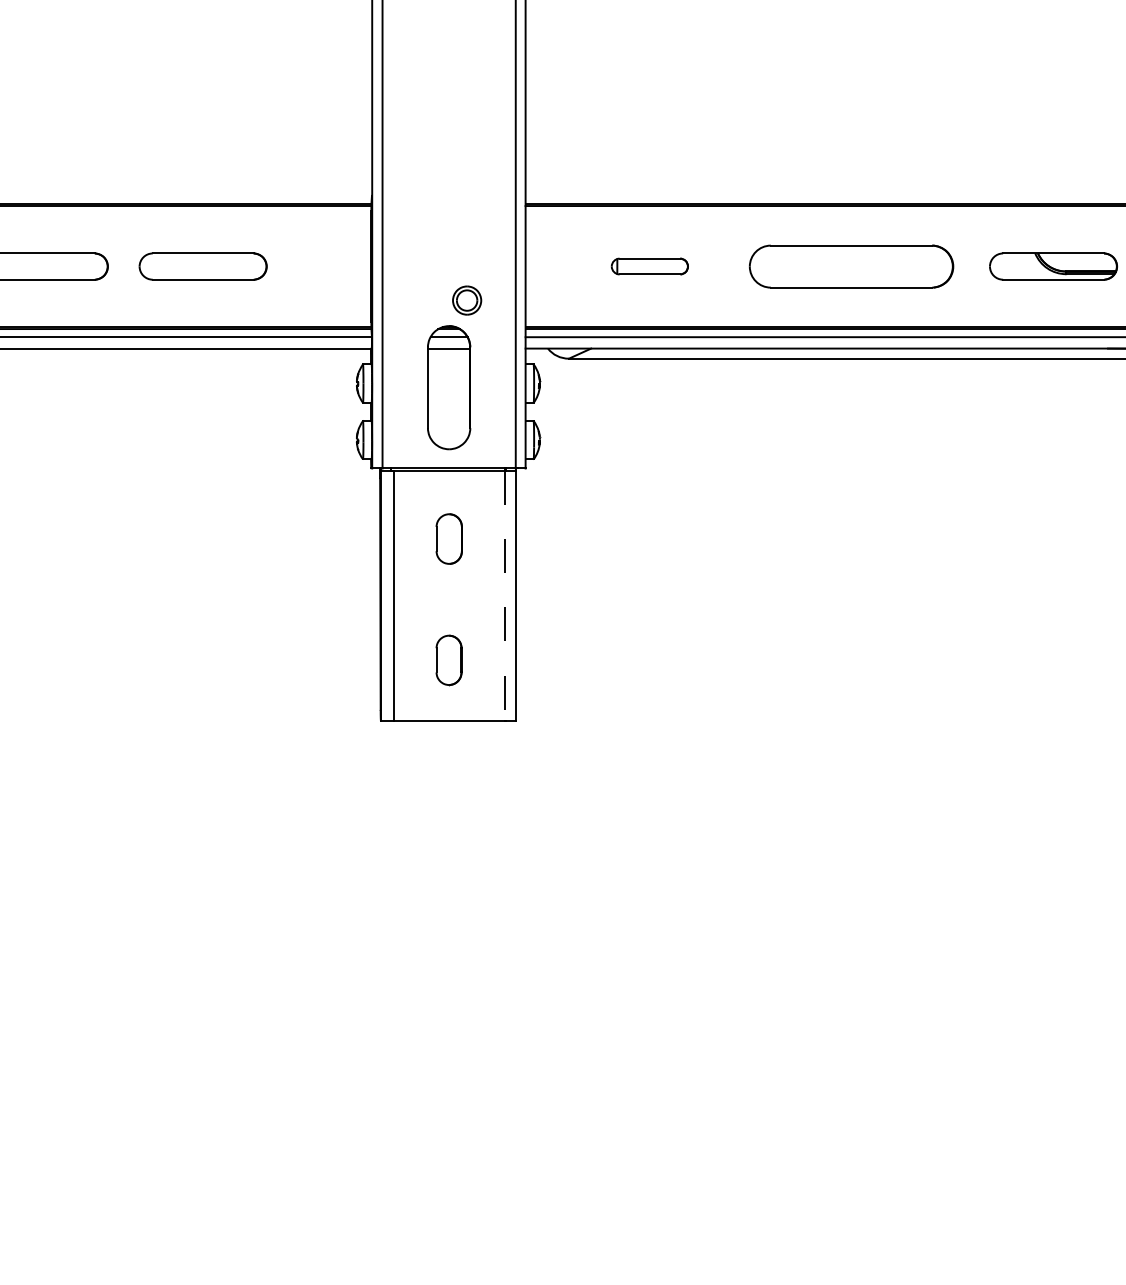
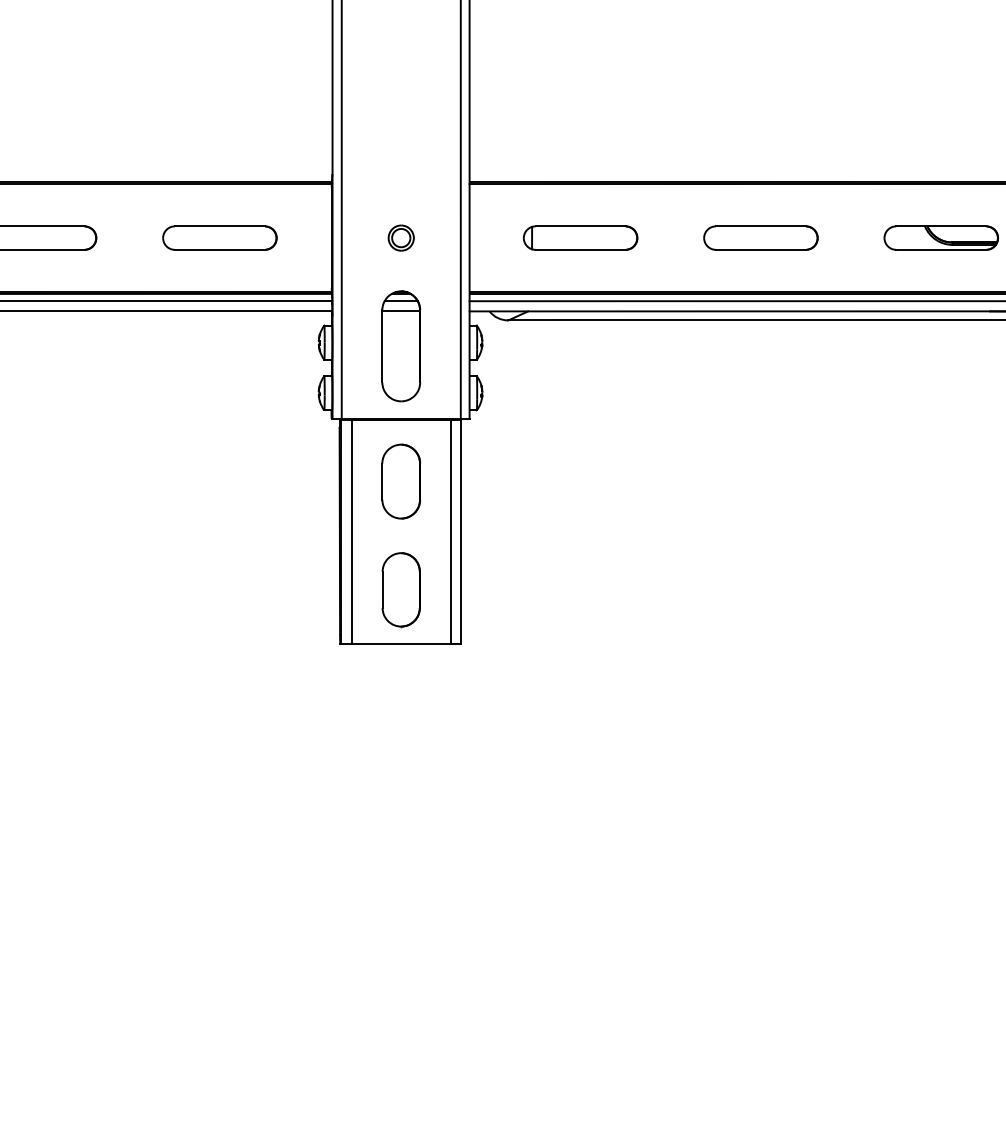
part: (202, 266) -> (219, 238), moved
part: (649, 266) -> (580, 238), size x1.67
part: (851, 266) -> (760, 238), size x0.62
part: (467, 300) -> (401, 238), moved
part: (449, 538) -> (401, 481), size x1.67
line: (504, 596) -> (450, 532), dashed -> solid
part: (448, 660) -> (400, 590), size x1.67

